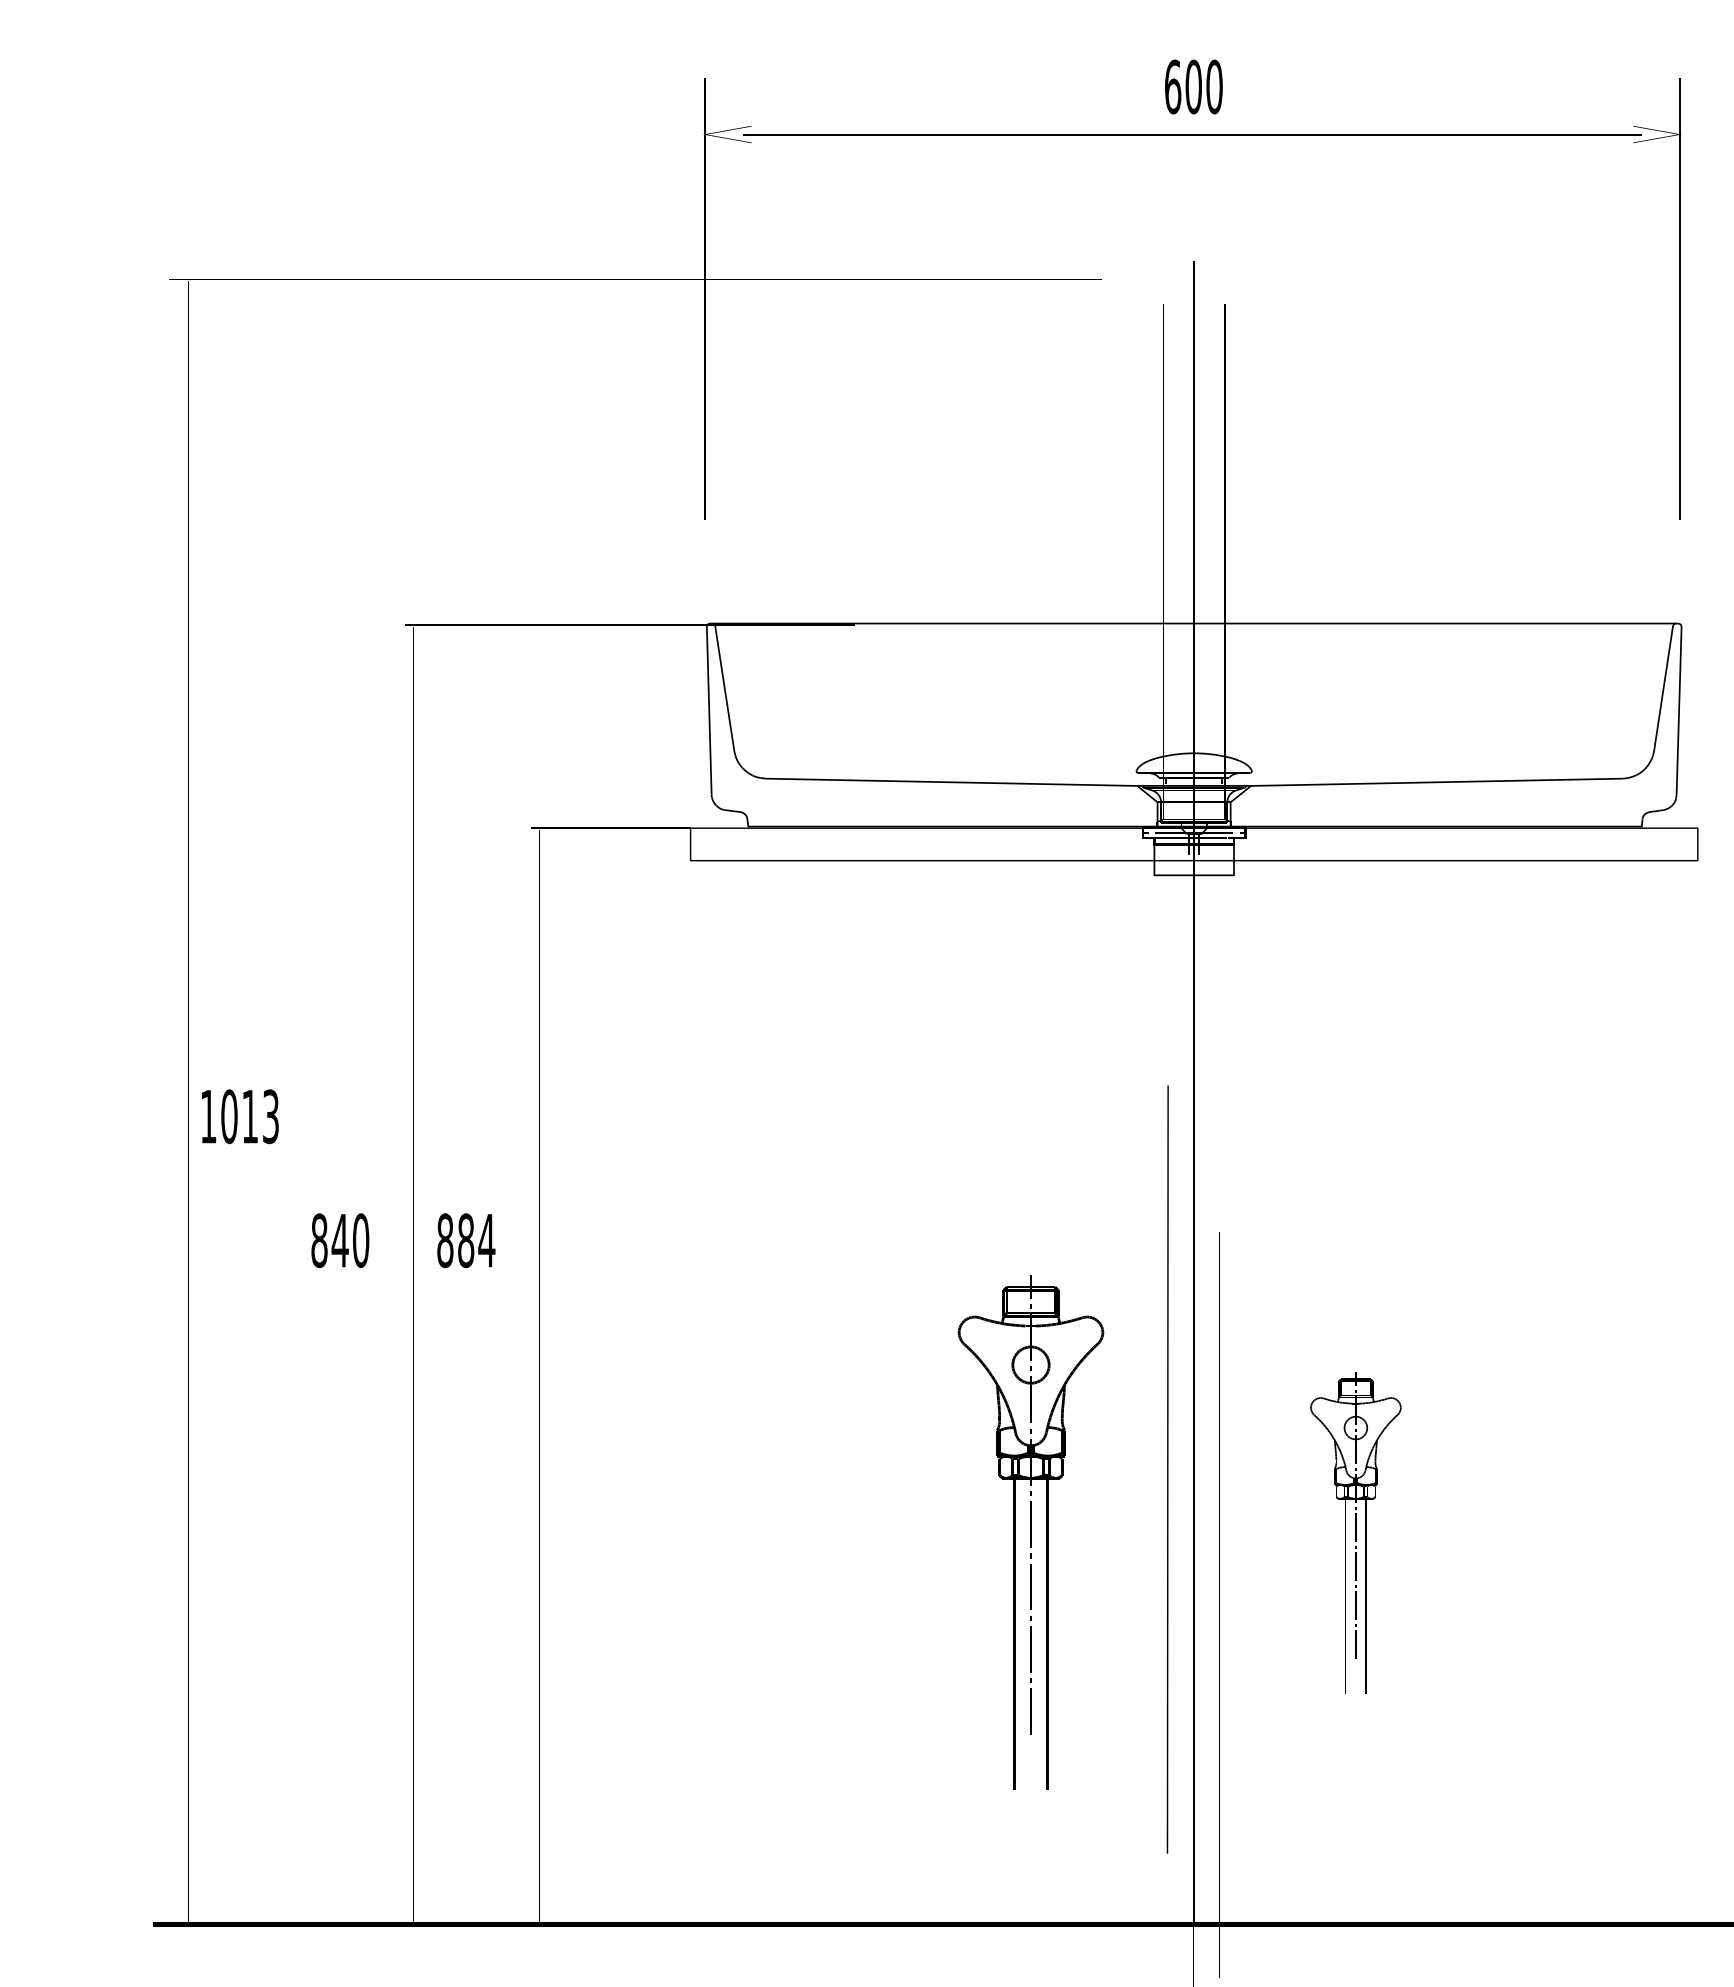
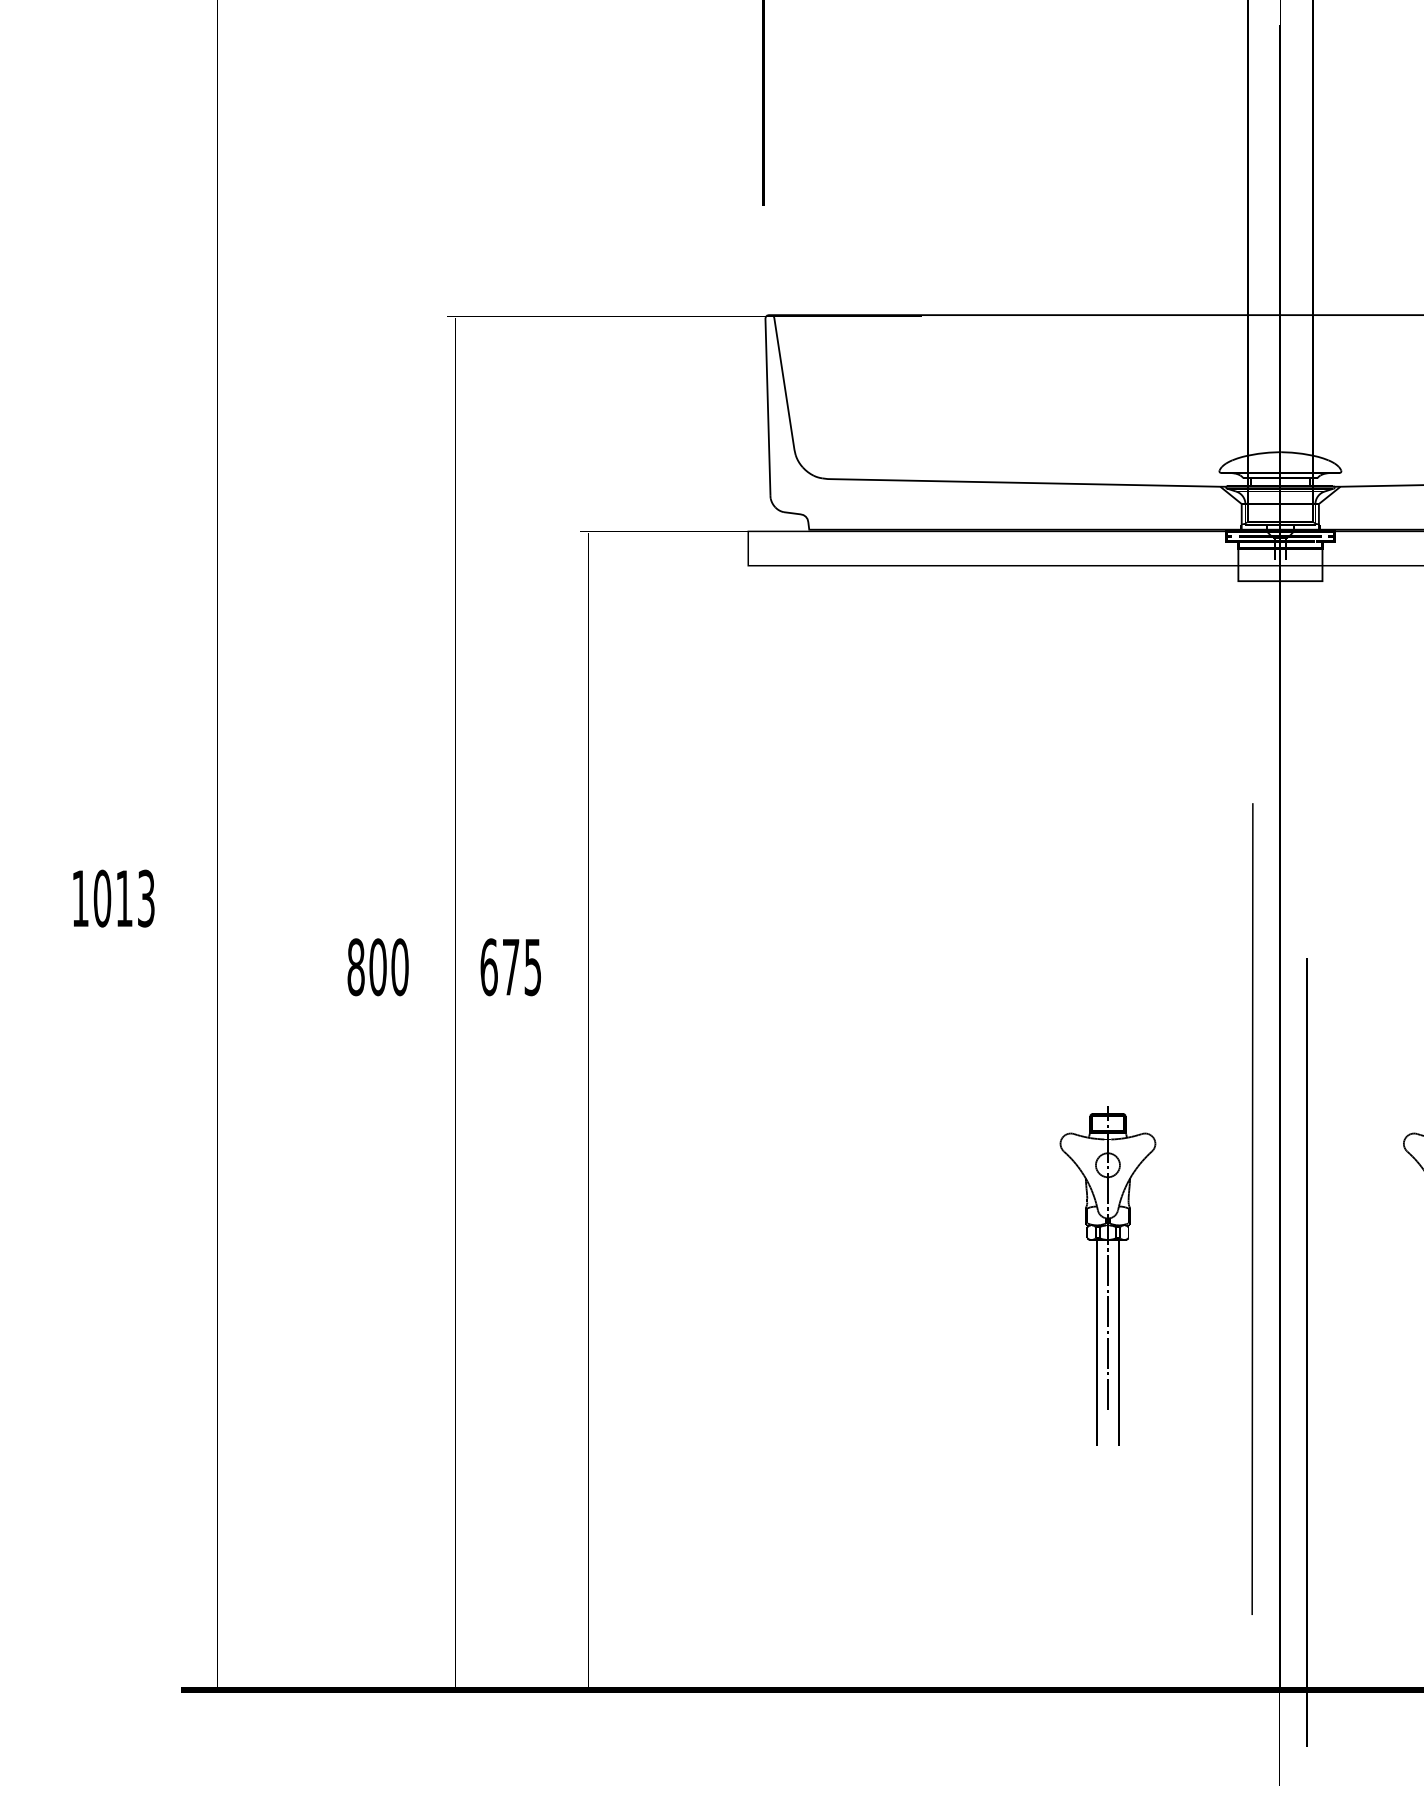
text: (240, 1116) -> (114, 898), moved
text: (339, 1240) -> (377, 967), 840 -> 800
text: (466, 1240) -> (511, 967), 884 -> 675
part: (1030, 1532) -> (1107, 1275), size x0.62

